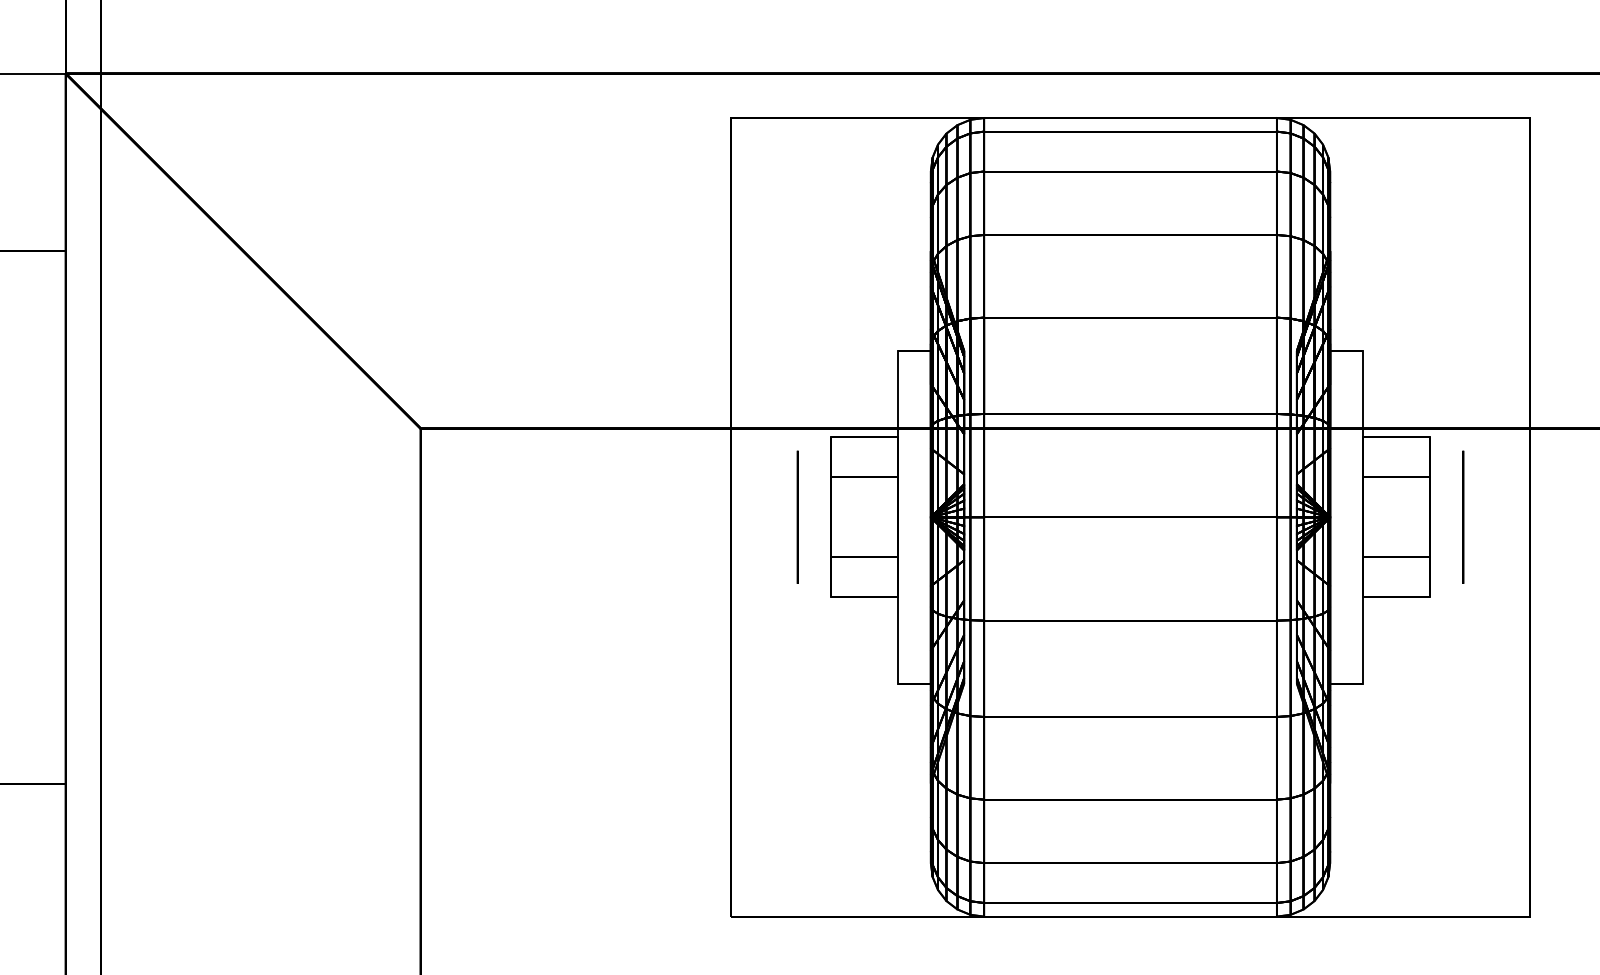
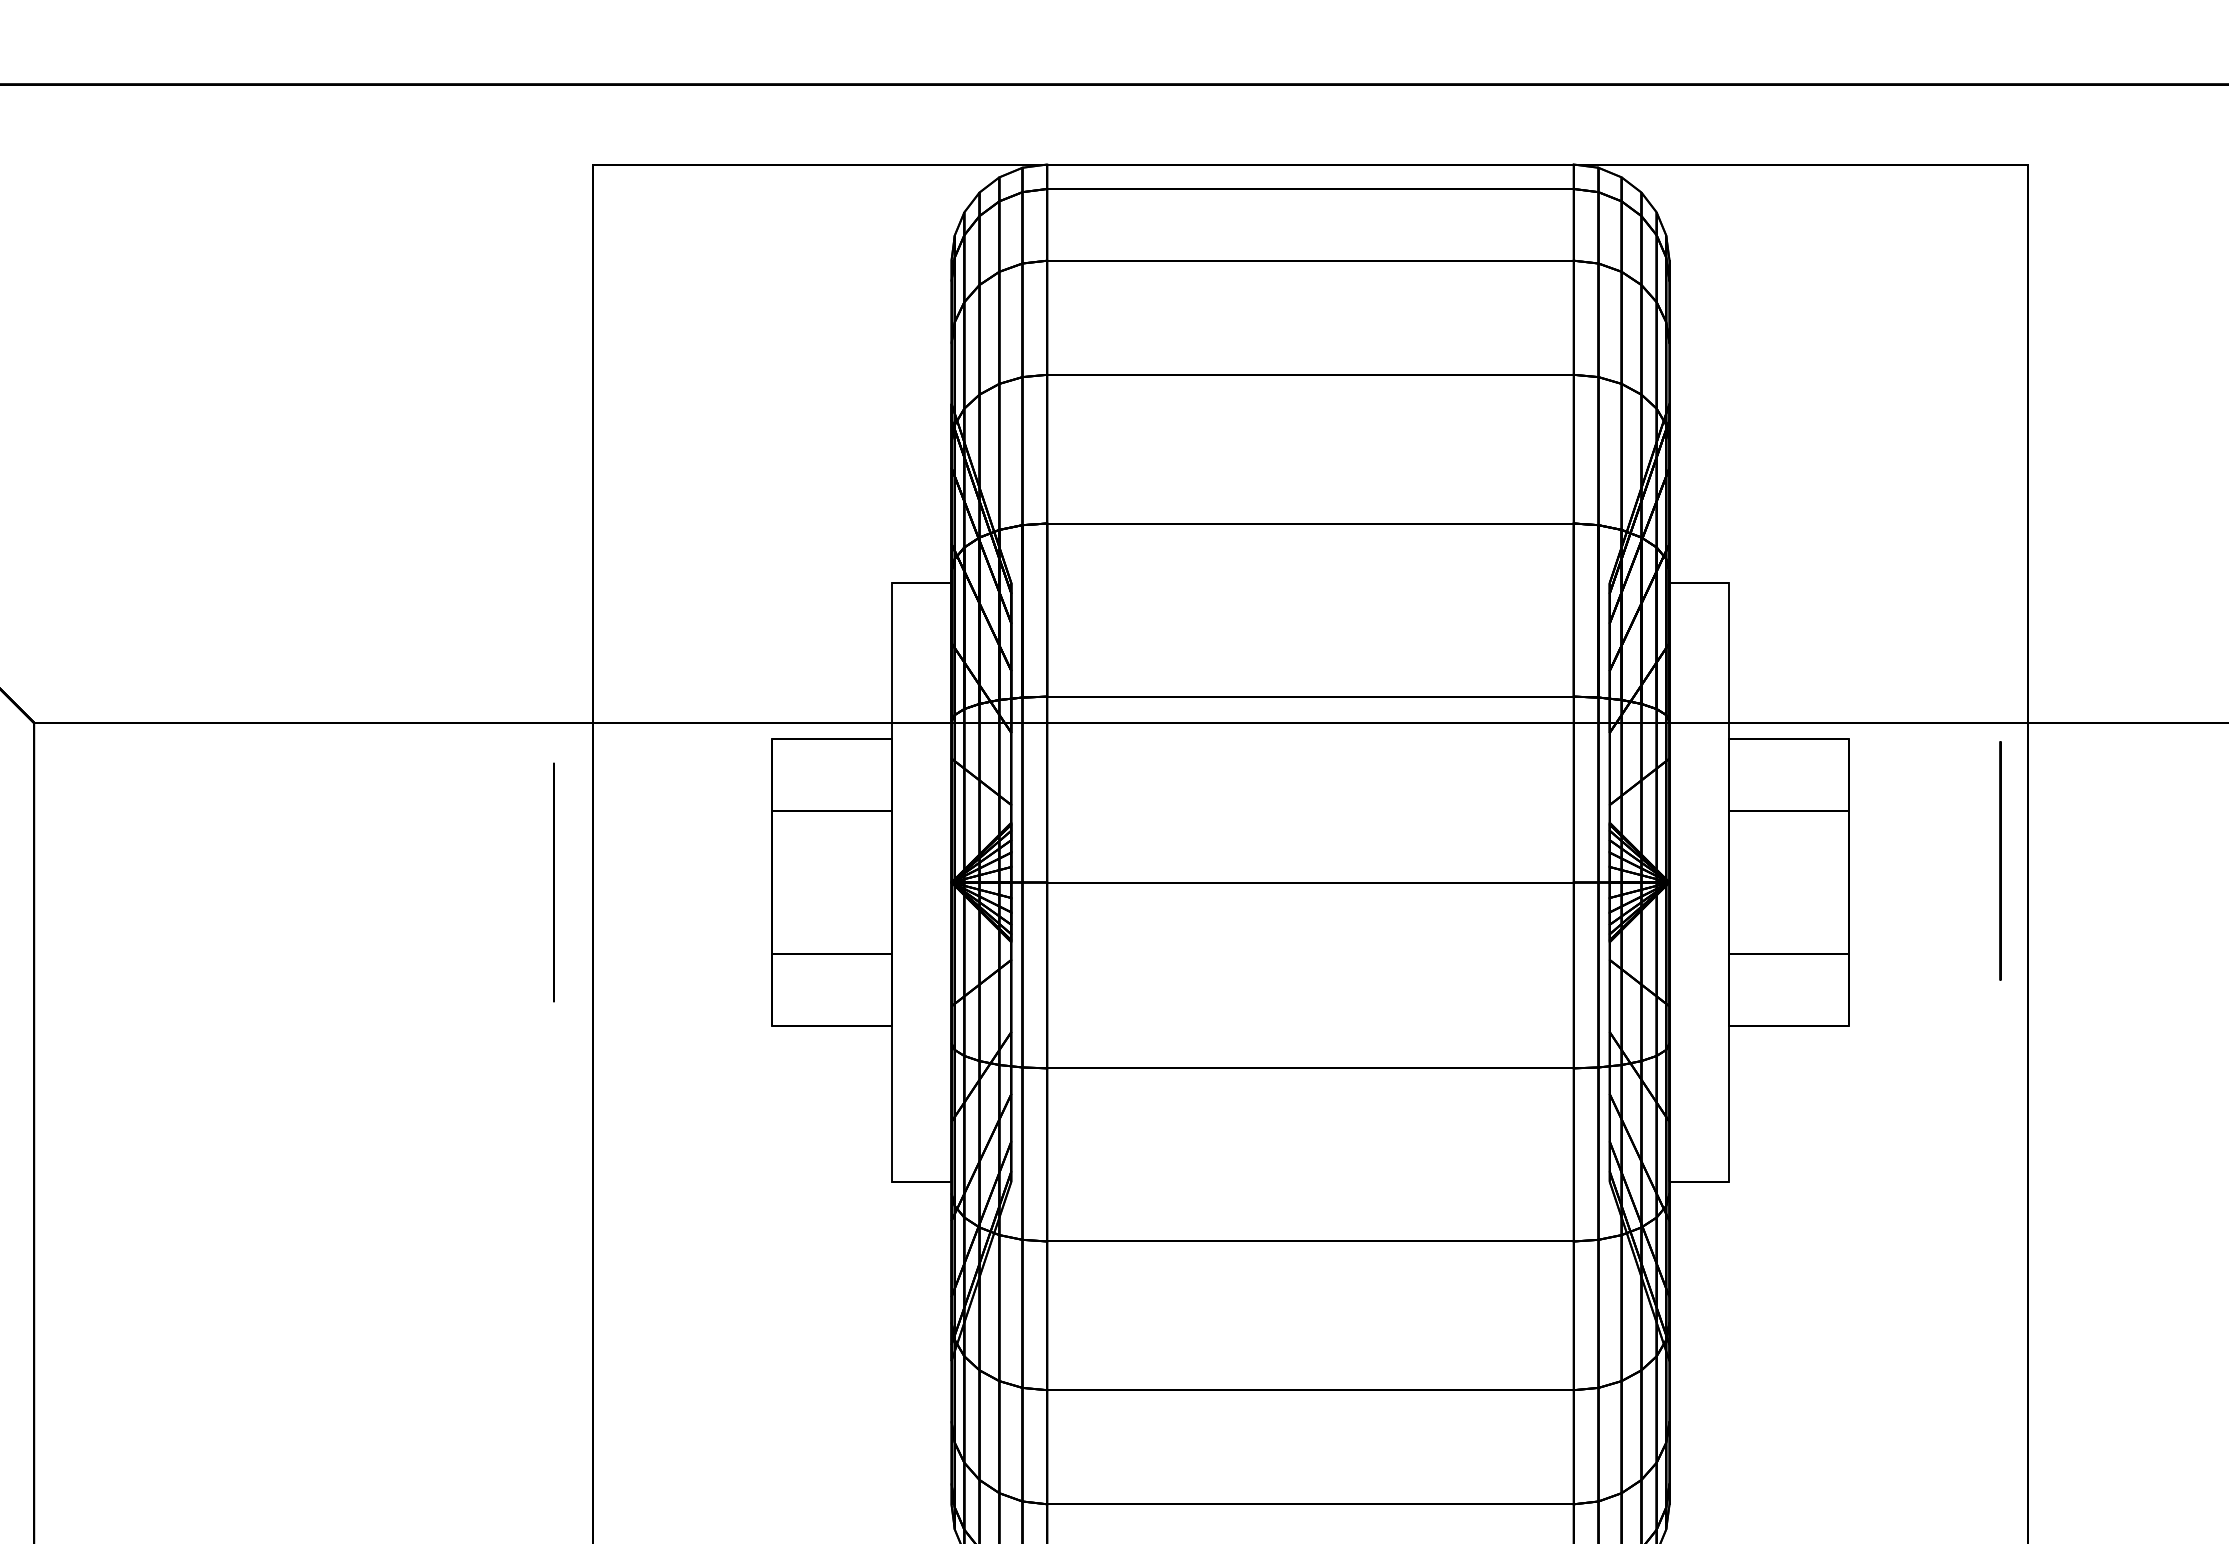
circle: (797, 516) -> (553, 881), moved
circle: (1463, 516) -> (2000, 859), moved

